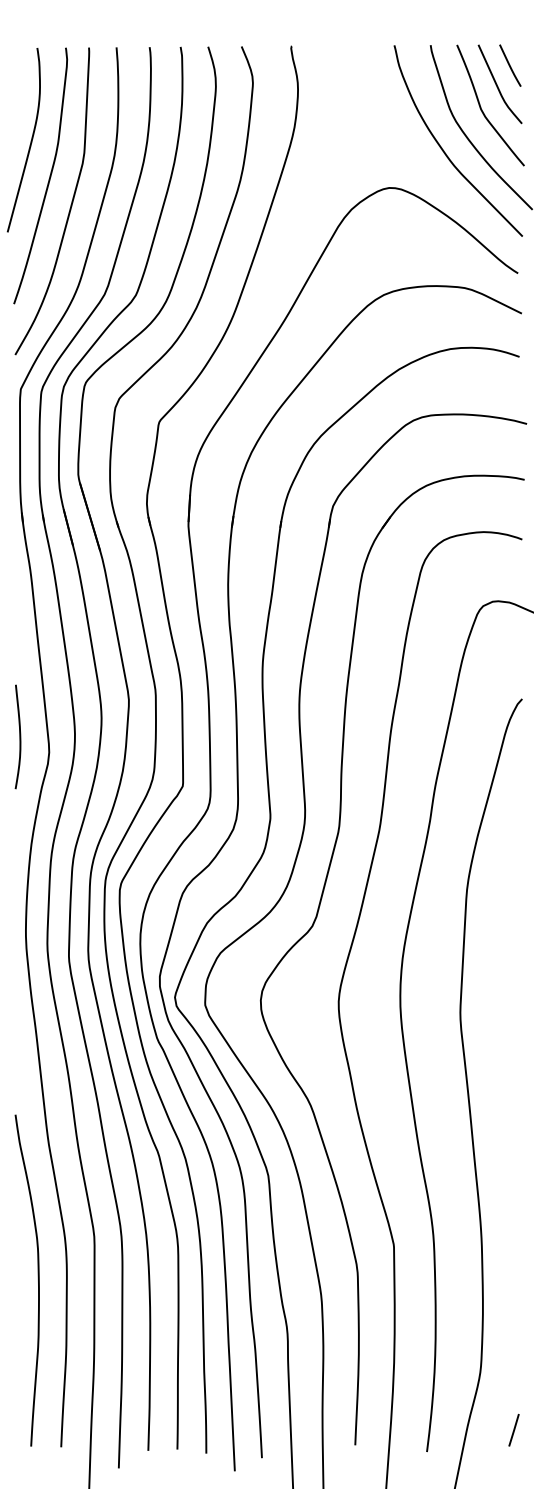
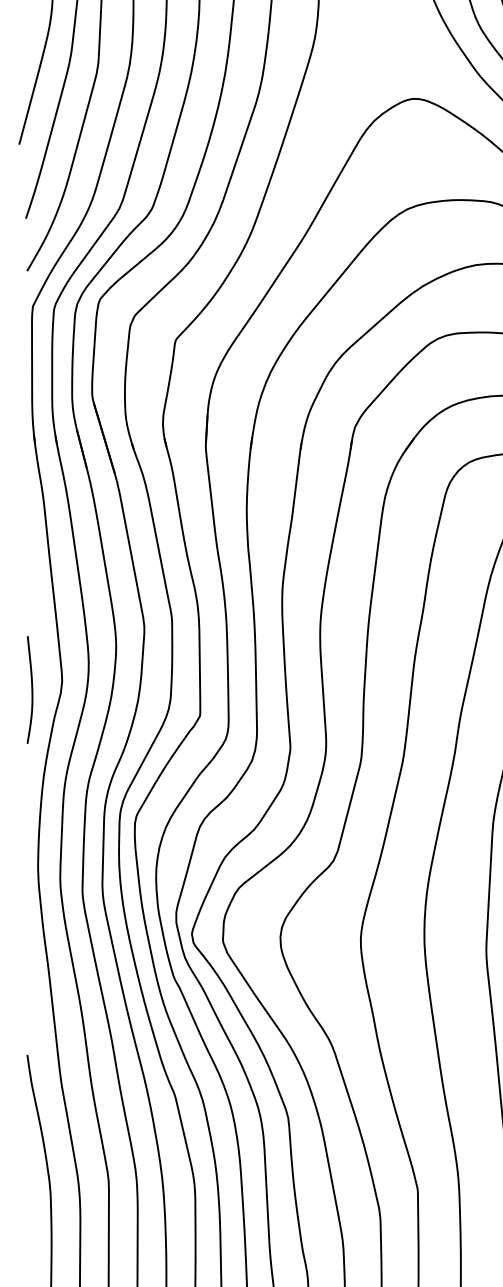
curve: (19, 736) -> (31, 689), moved

